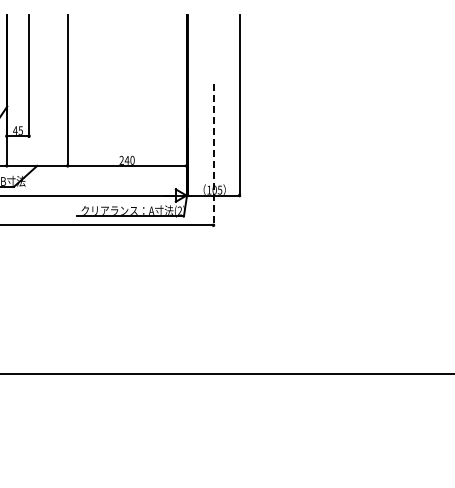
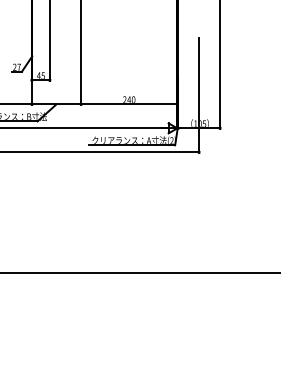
line: (213, 154) -> (199, 95), dashed -> solid

